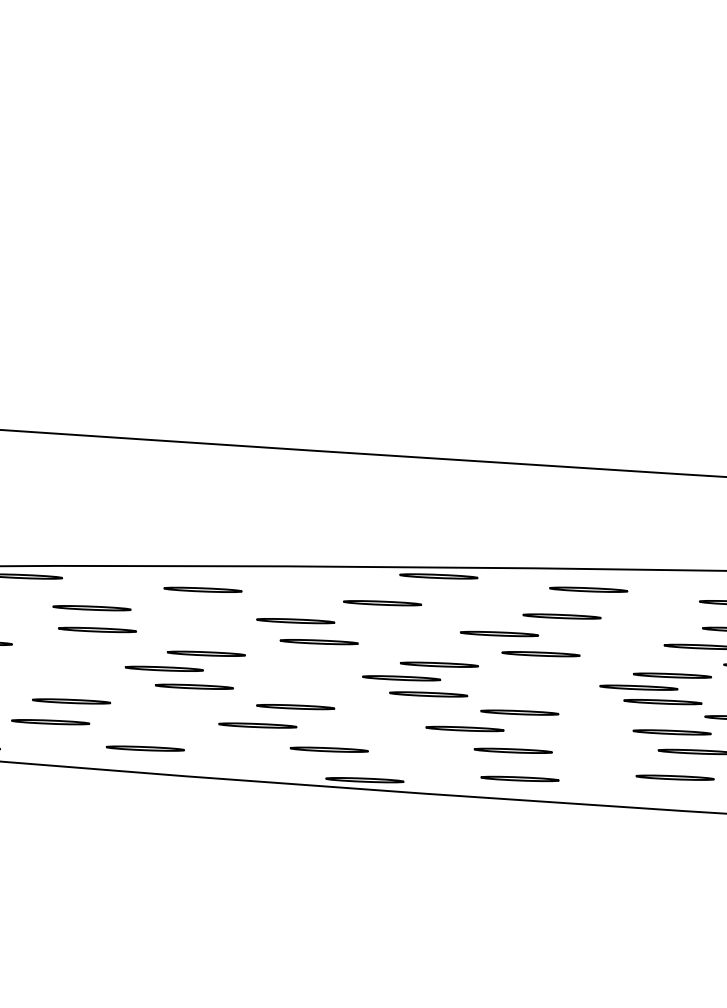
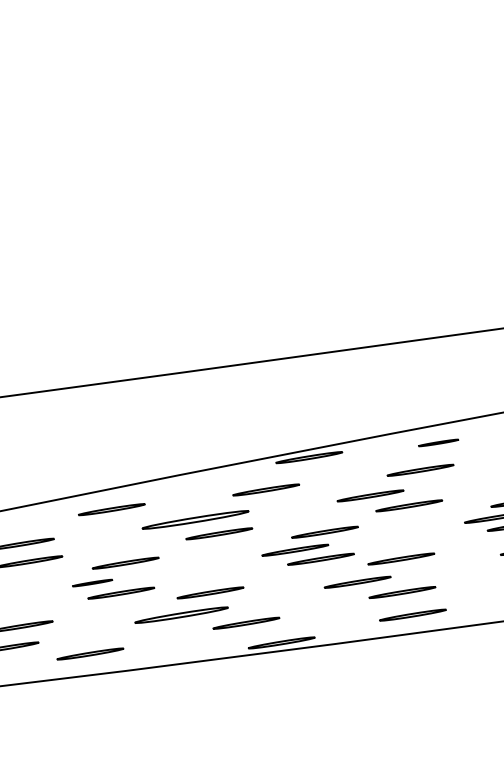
part: (588, 589) -> (438, 442), size x0.6
part: (295, 621) -> (195, 520), size x1.6
part: (163, 668) -> (91, 583), size x0.6
part: (257, 725) -> (181, 615), size x1.4

